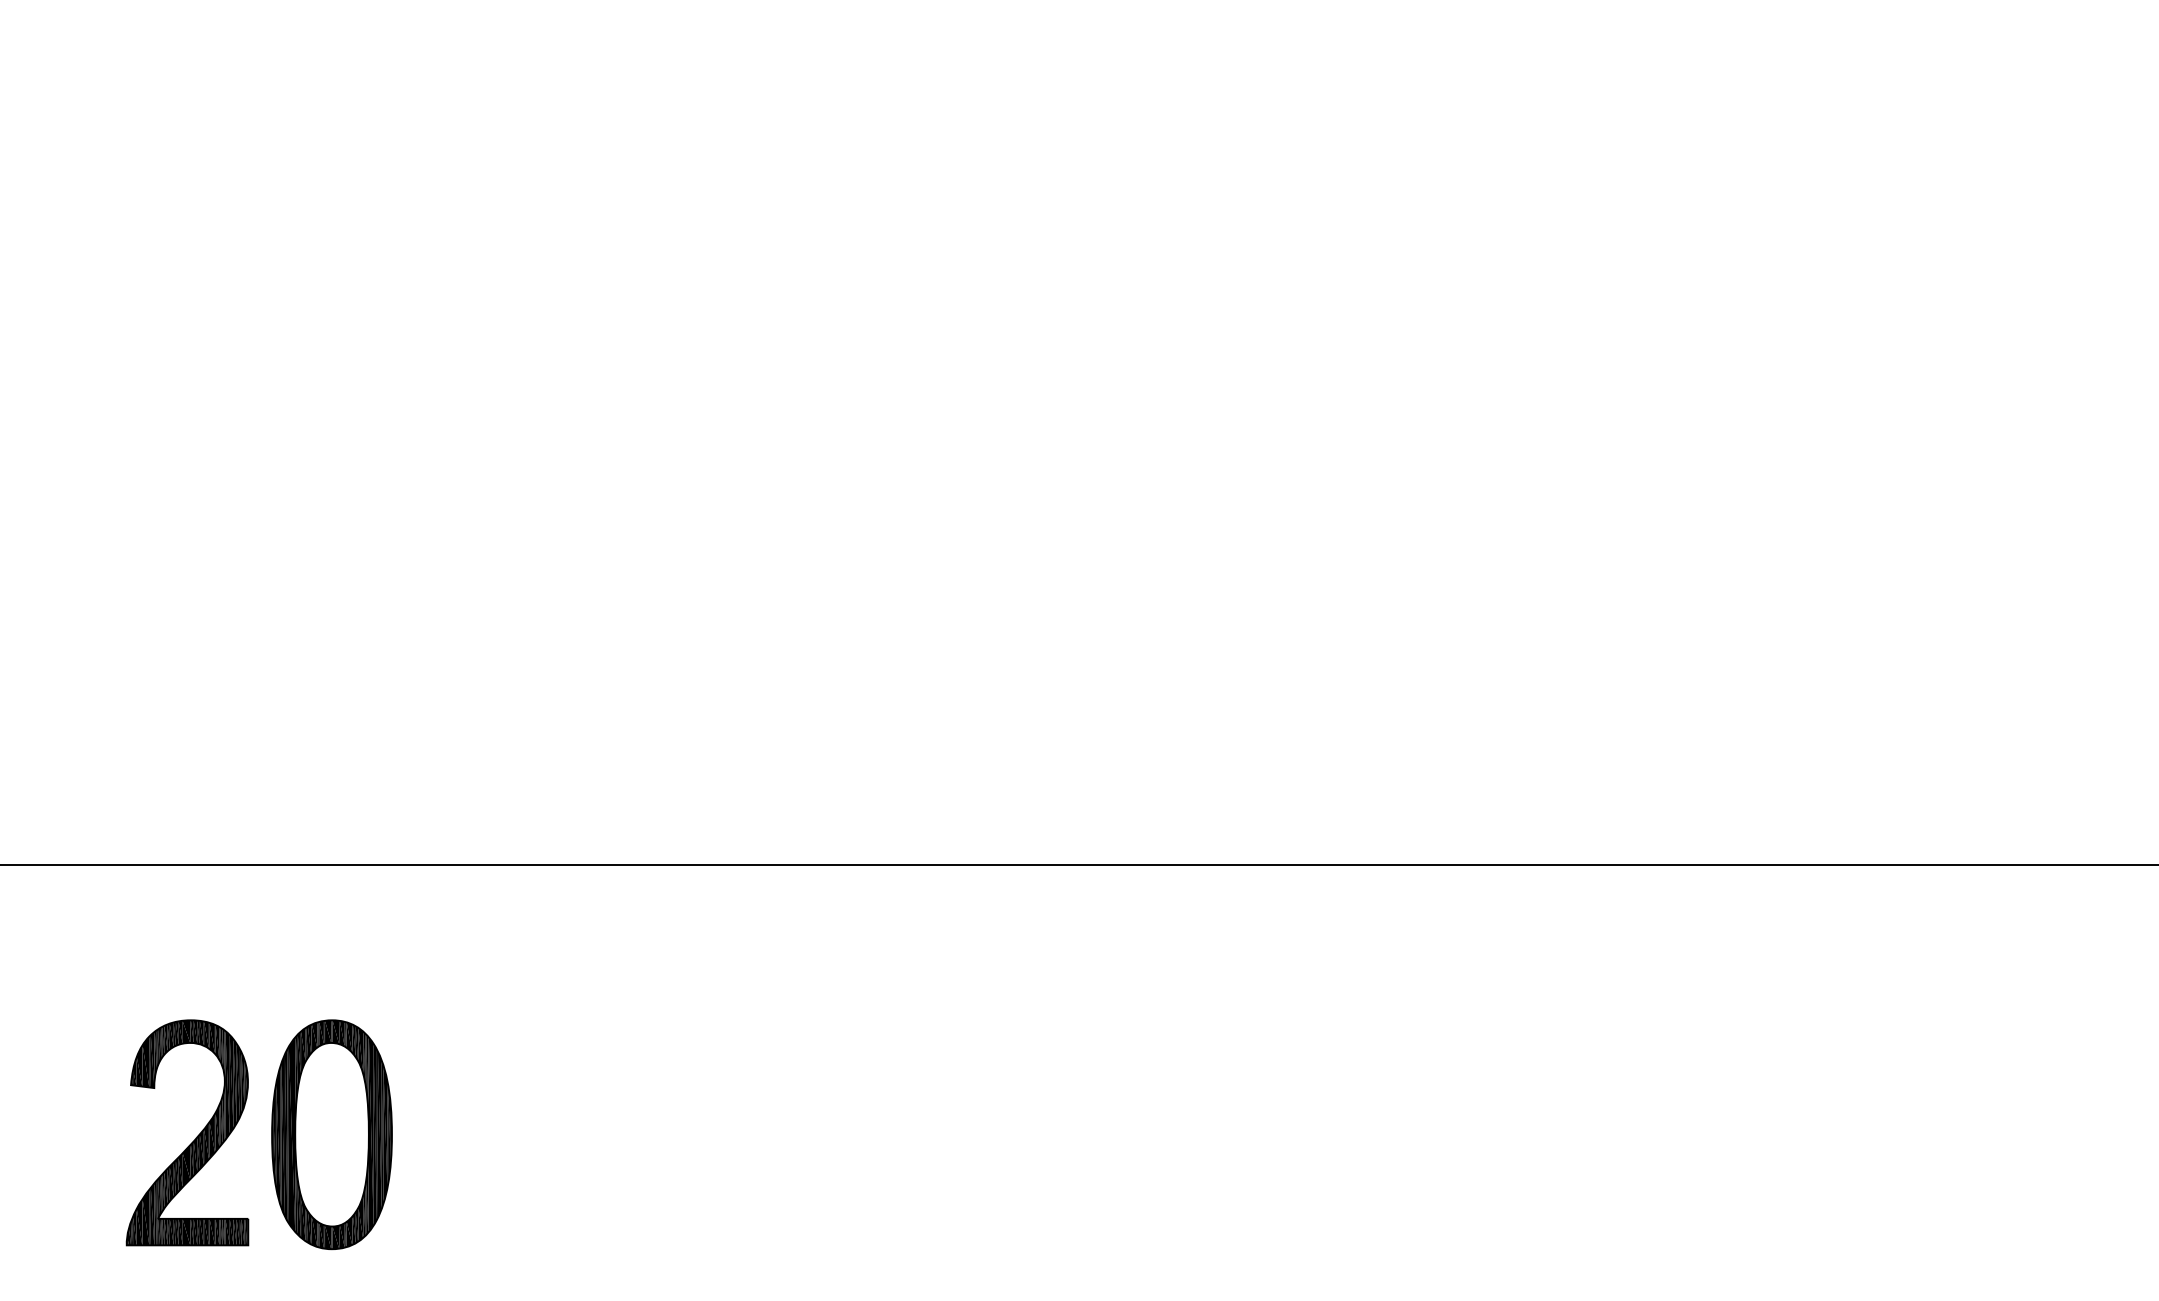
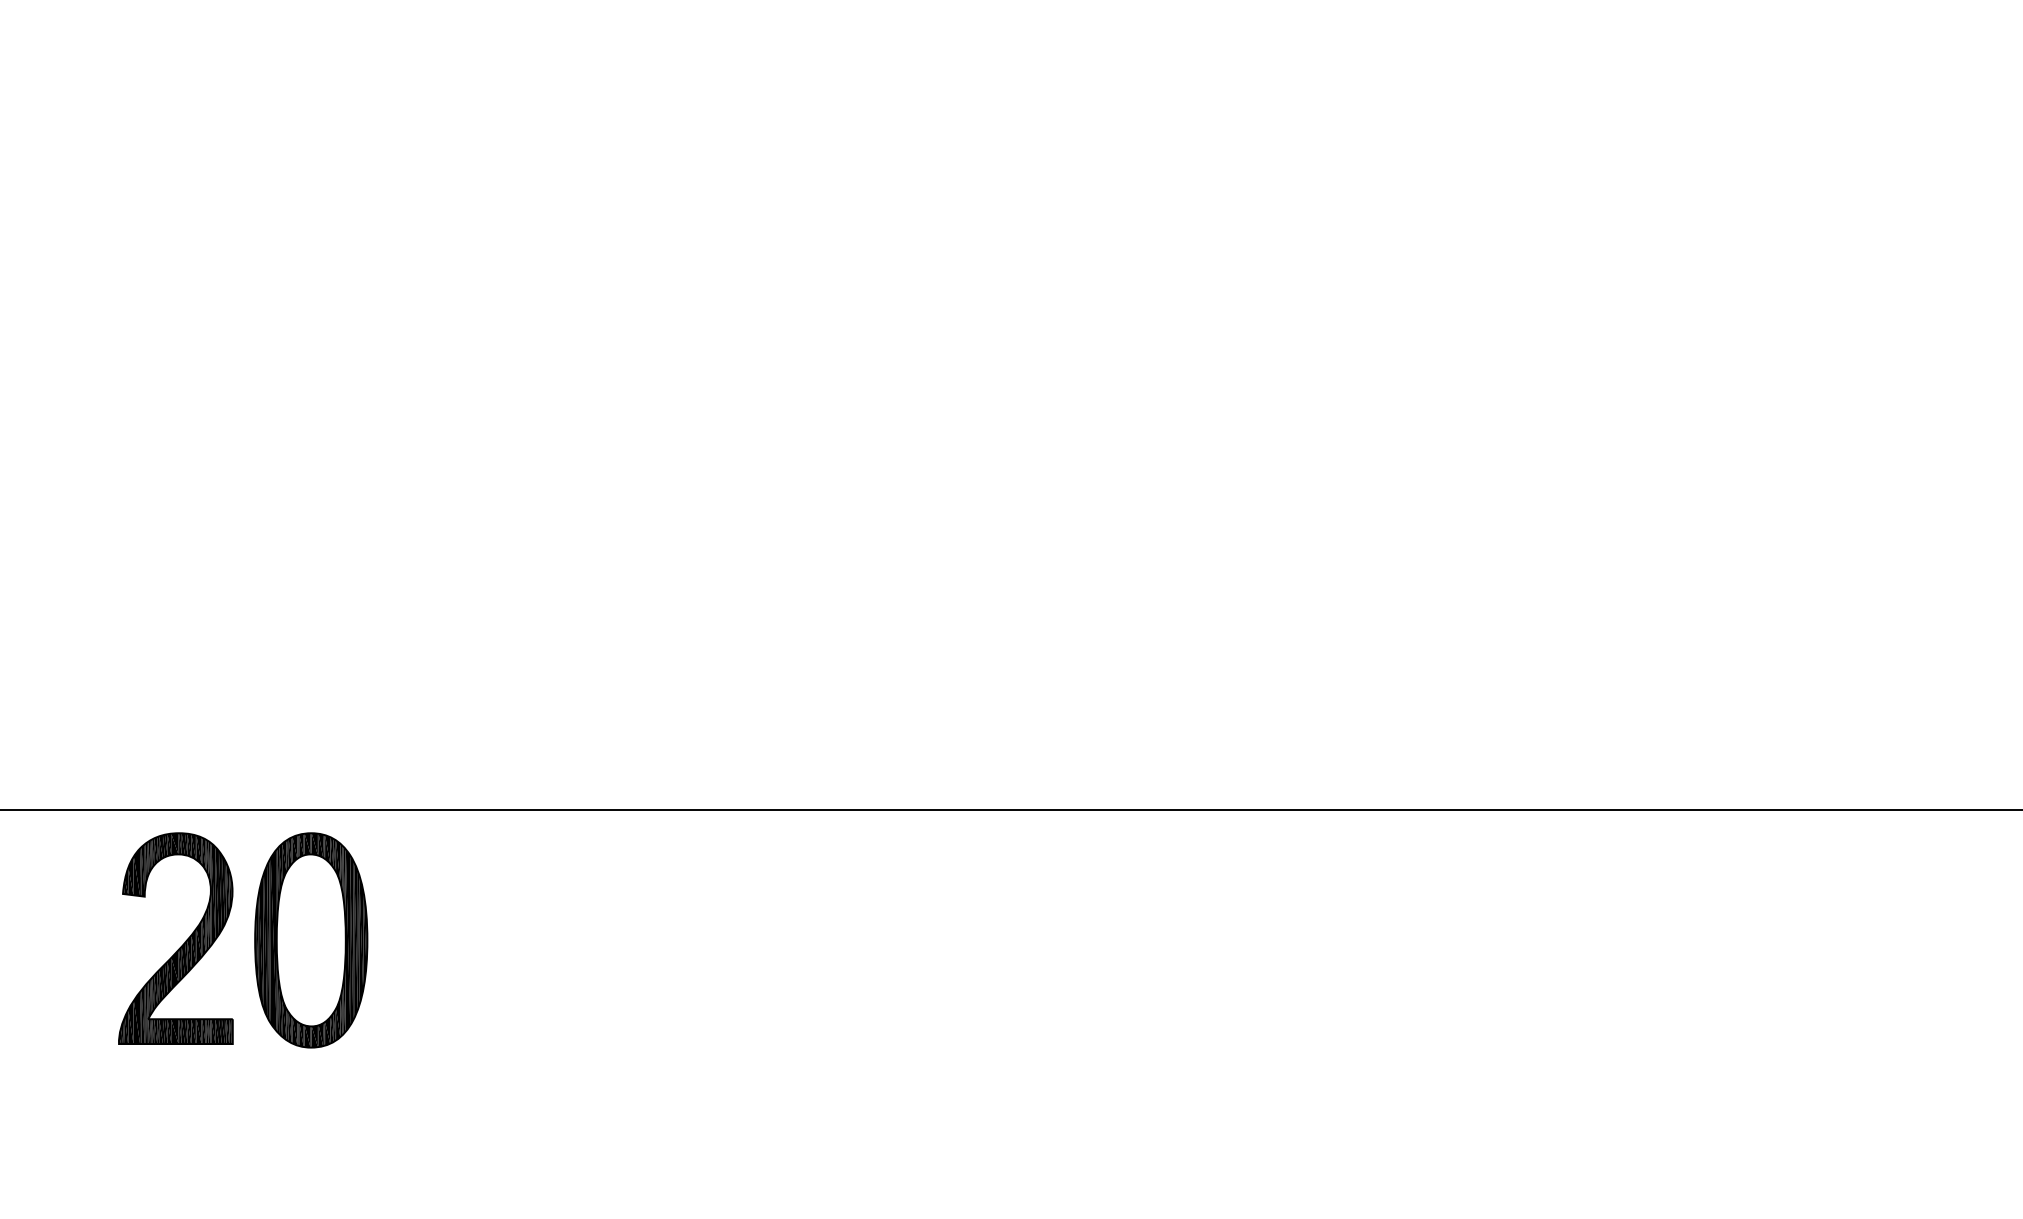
part: (271, 1134) -> (254, 940), moved

